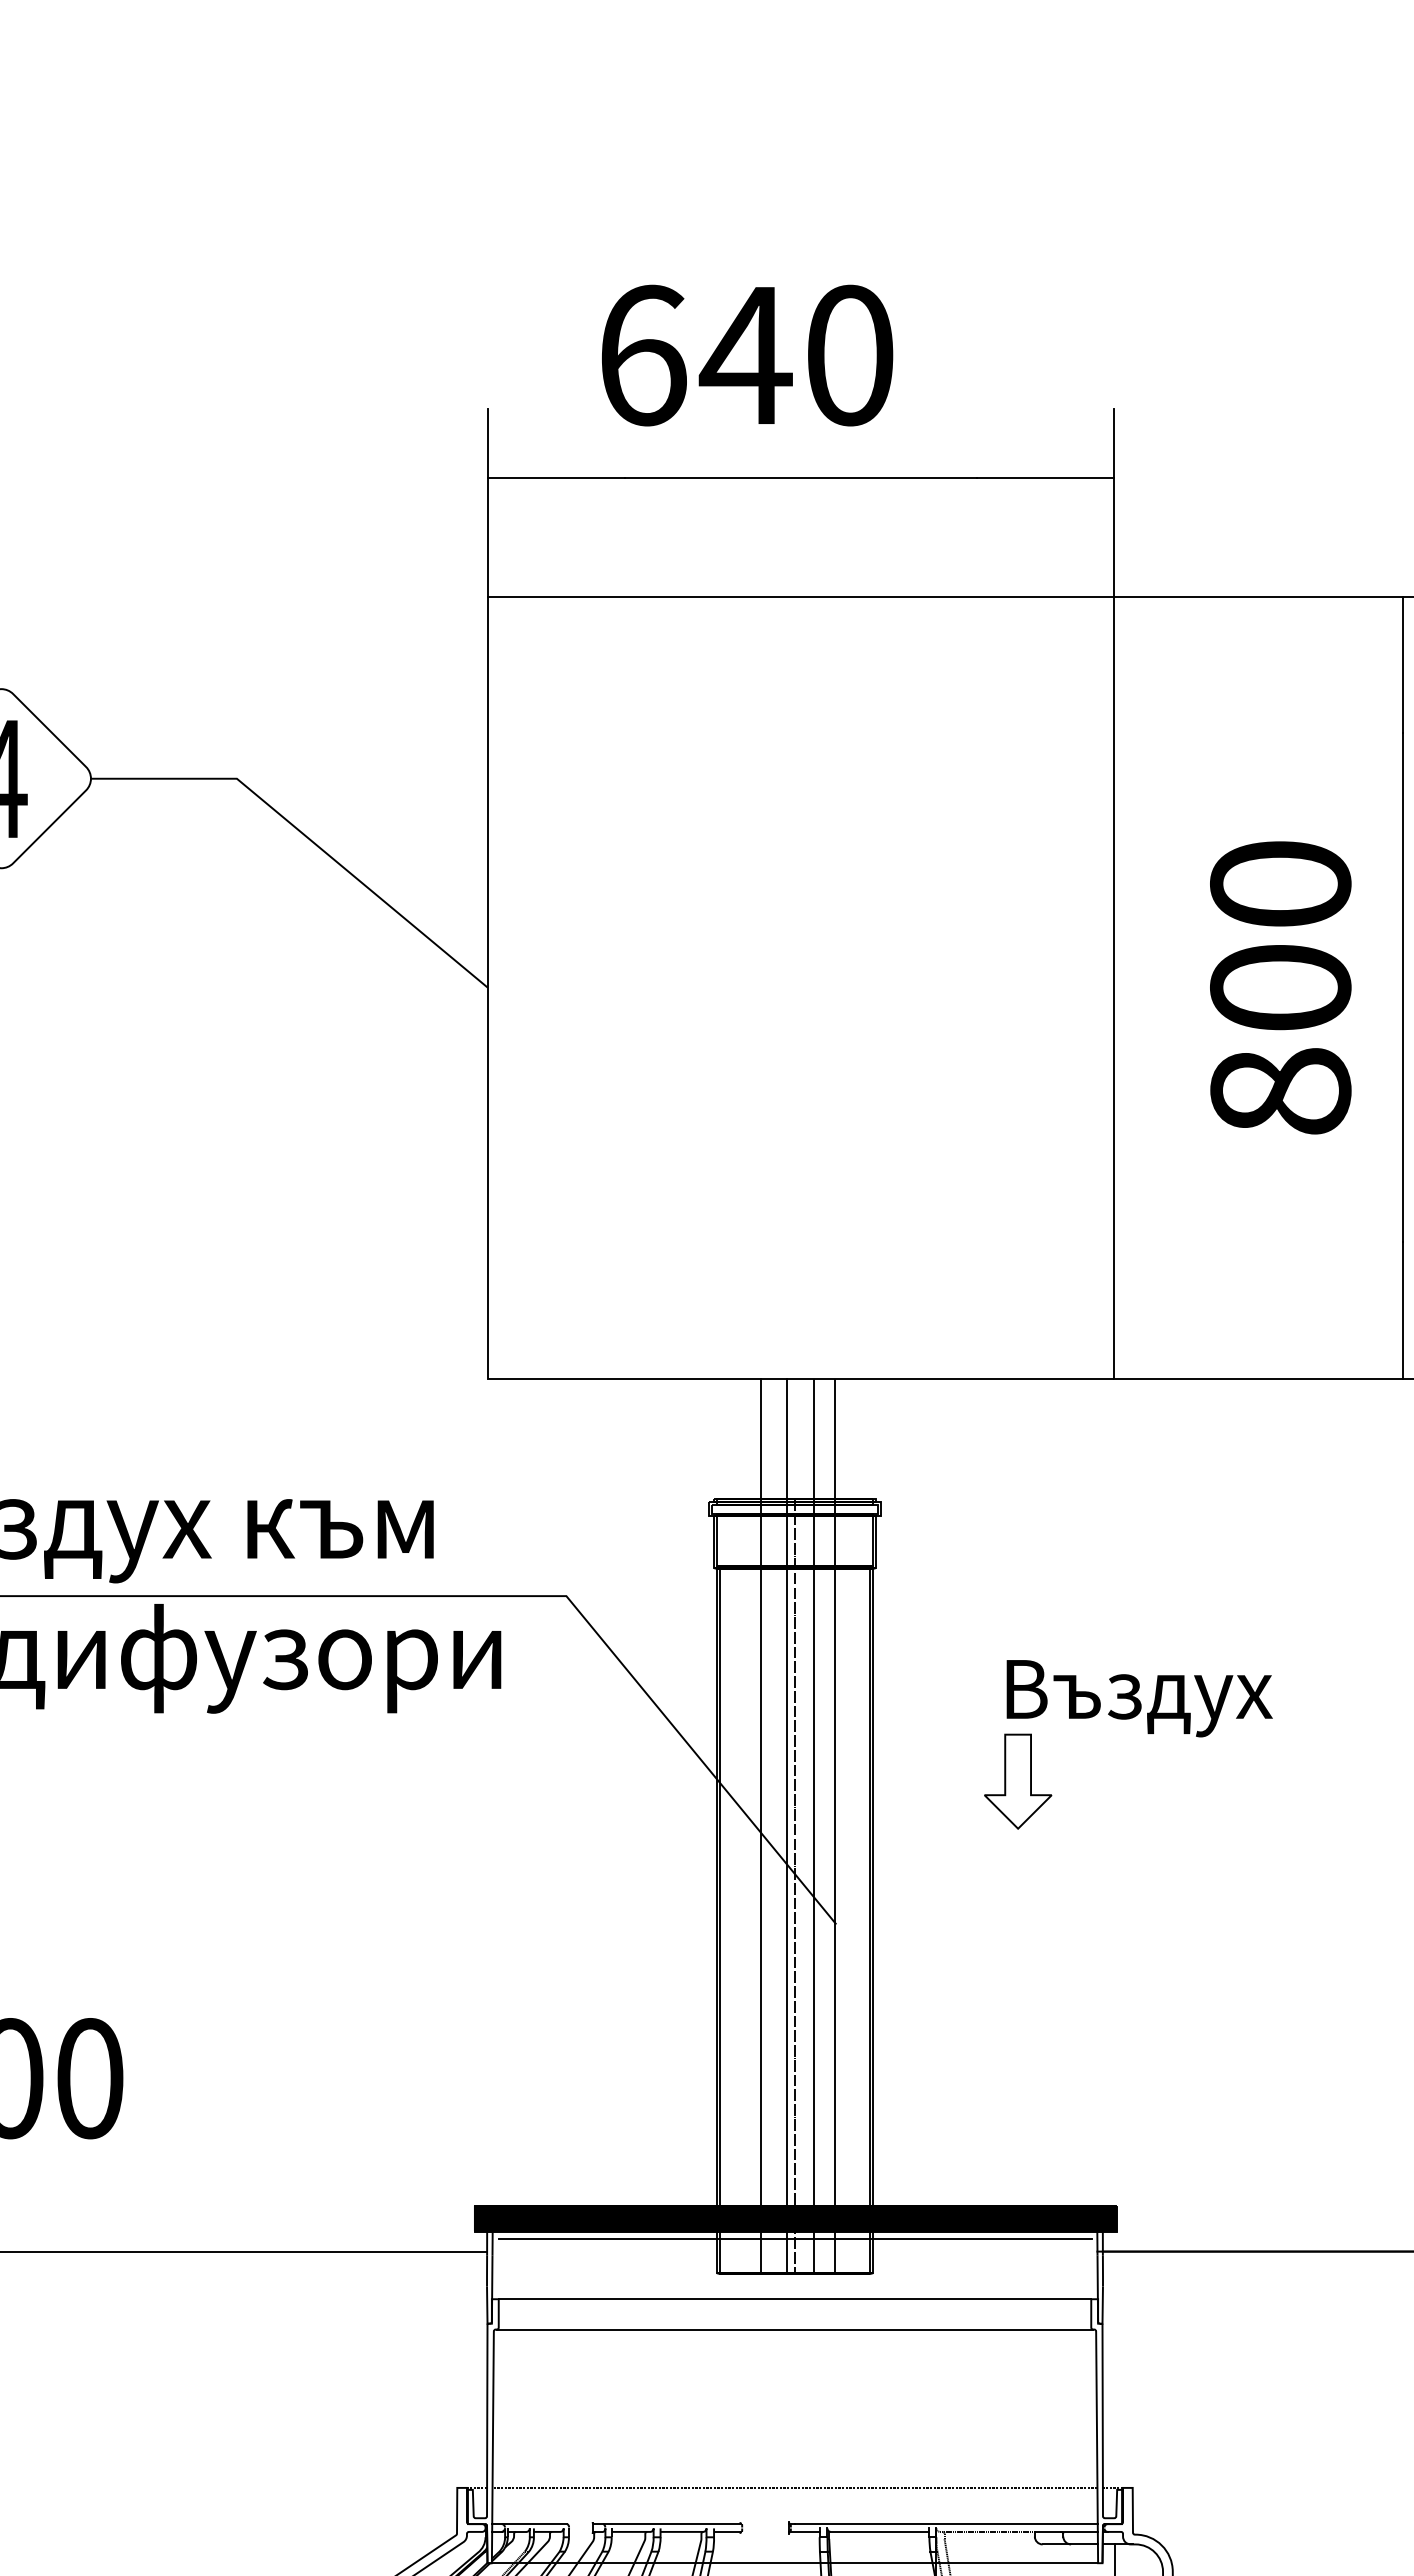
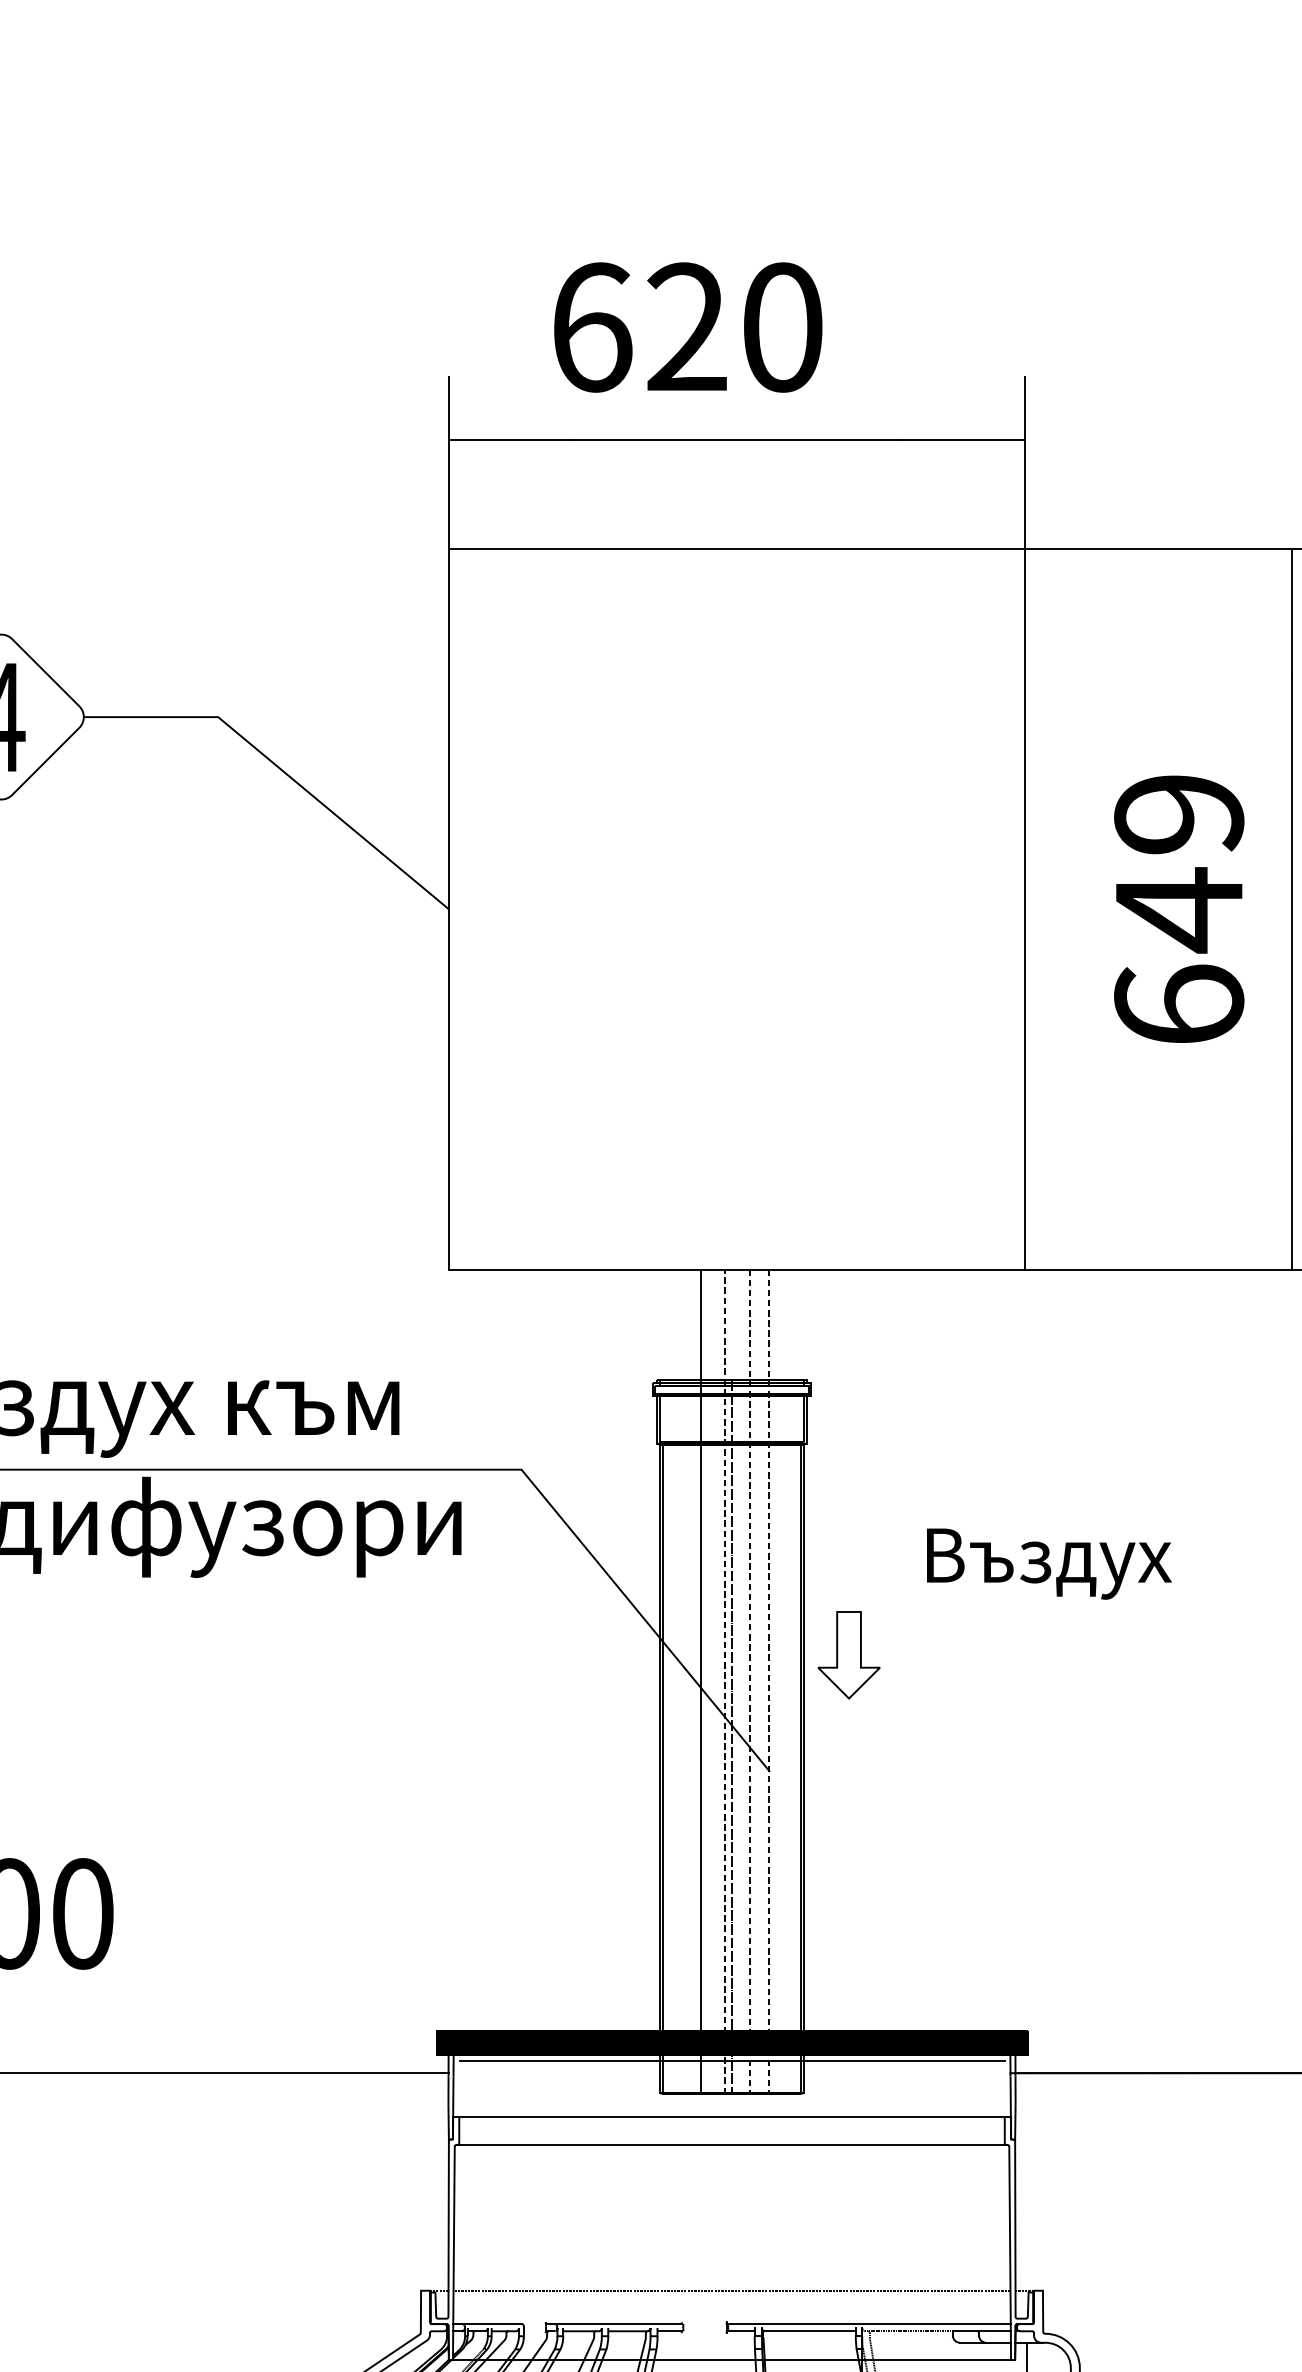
text: (745, 353) -> (686, 325), 640 -> 620
text: (1280, 987) -> (1179, 909), 800 -> 649
part: (1018, 1781) -> (849, 1655), moved
line: (787, 1826) -> (725, 1681), solid -> dashed
line: (814, 1826) -> (749, 1681), solid -> dashed
line: (834, 1826) -> (768, 1681), solid -> dashed

